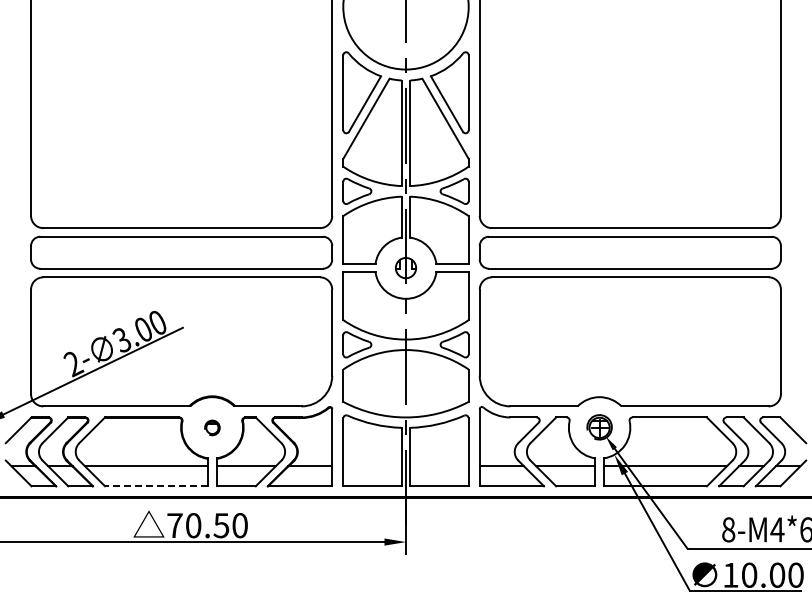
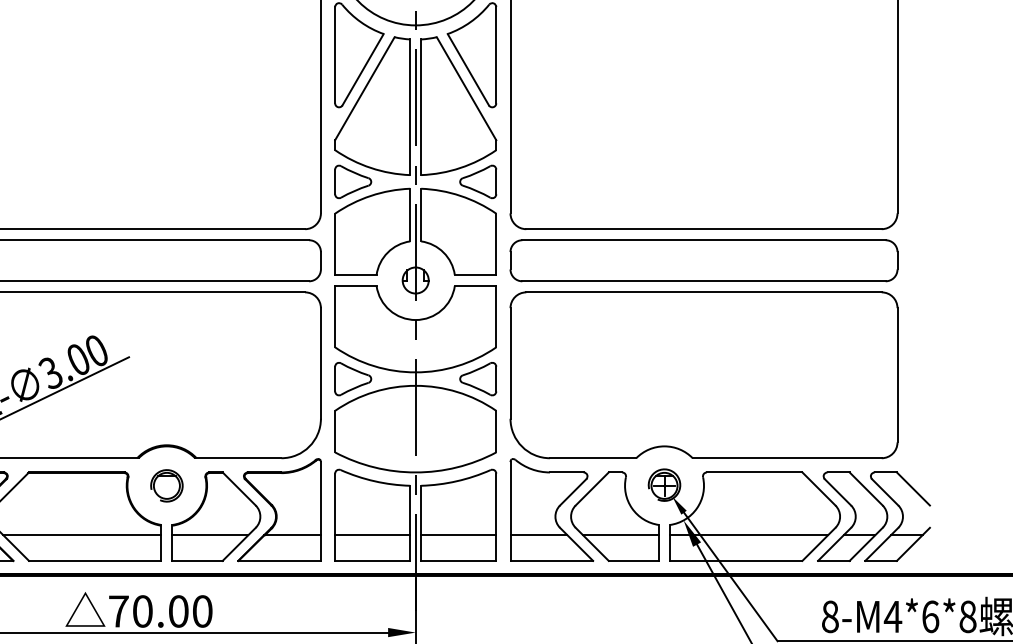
part: (212, 427) -> (167, 485), size x1.67
line: (372, 466) -> (372, 535), added
line: (439, 466) -> (458, 535), added
line: (156, 486) -> (95, 561), dashed -> solid
text: (221, 525) -> (178, 611), 70.50 -> 70.00

